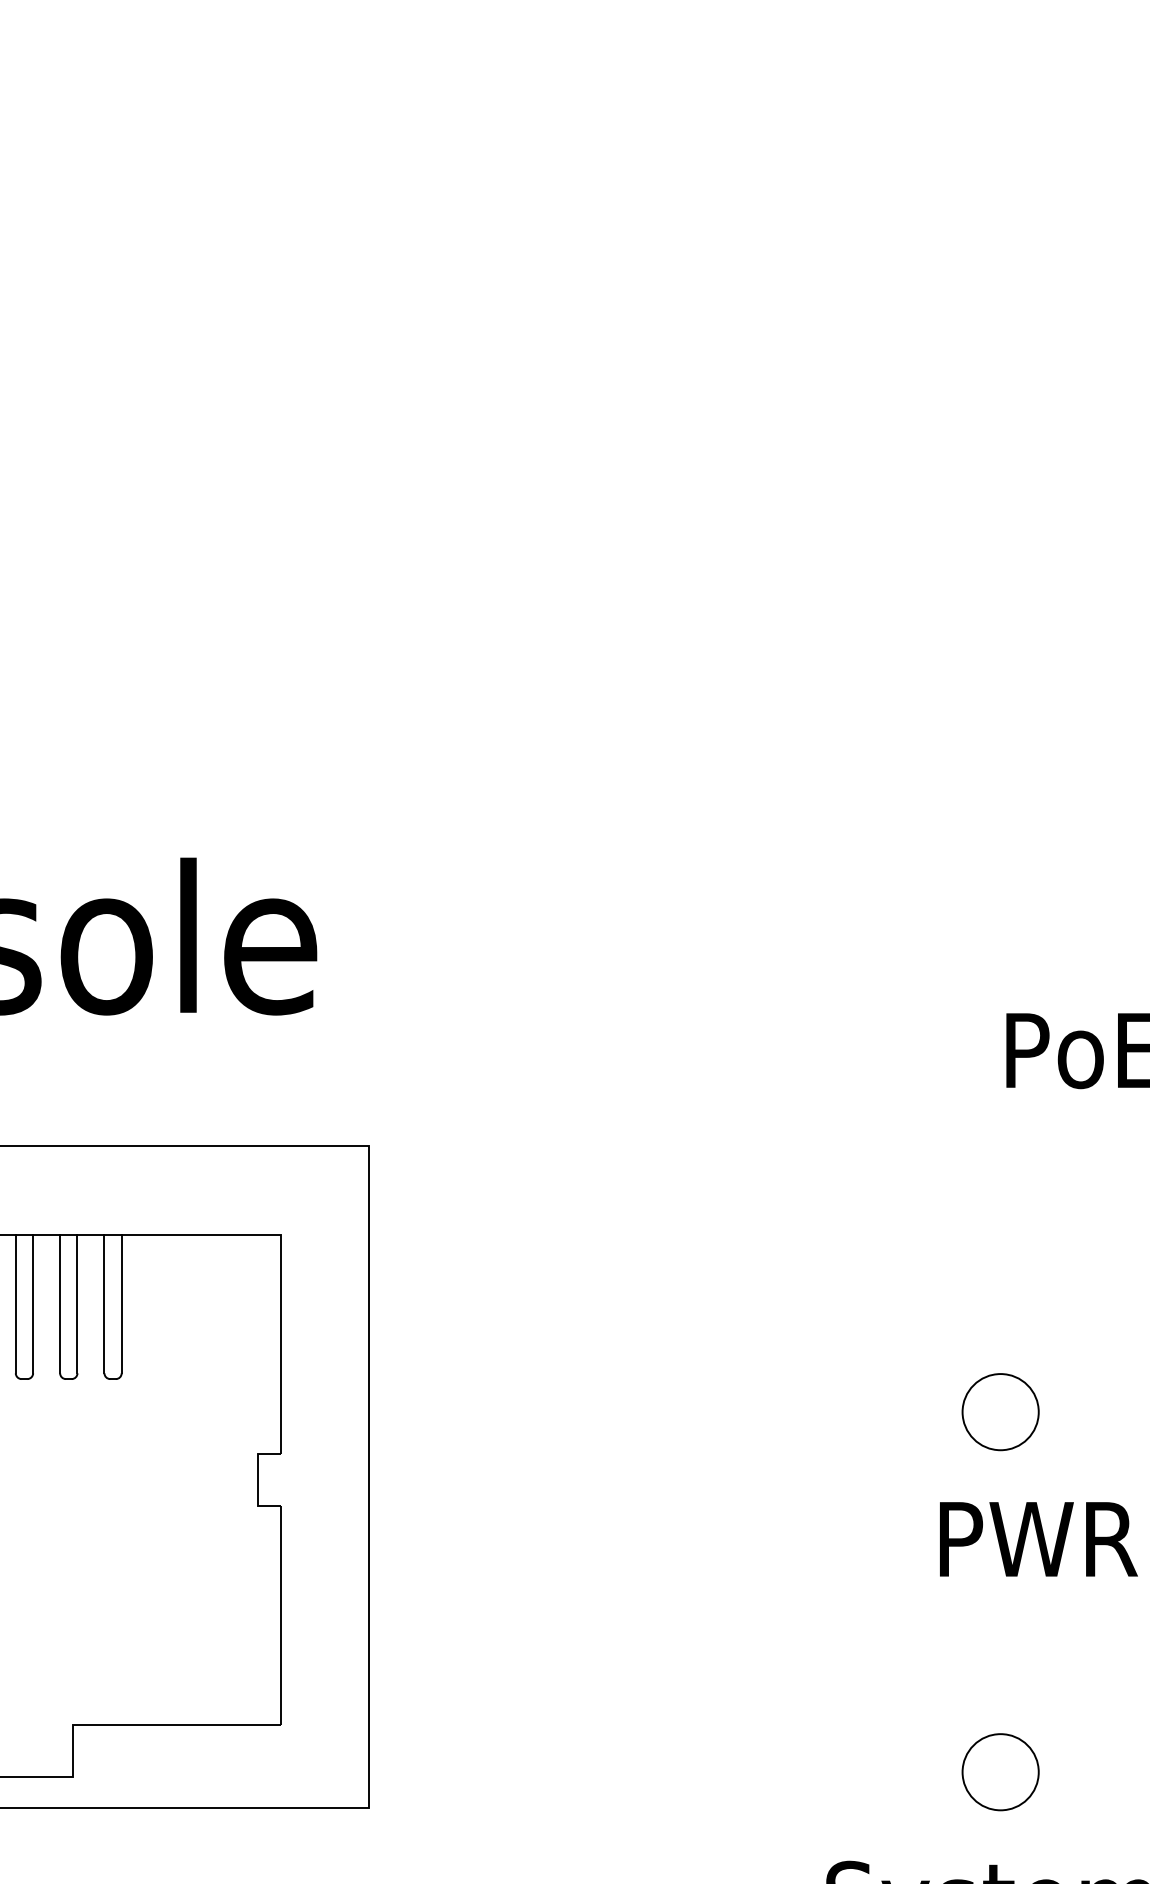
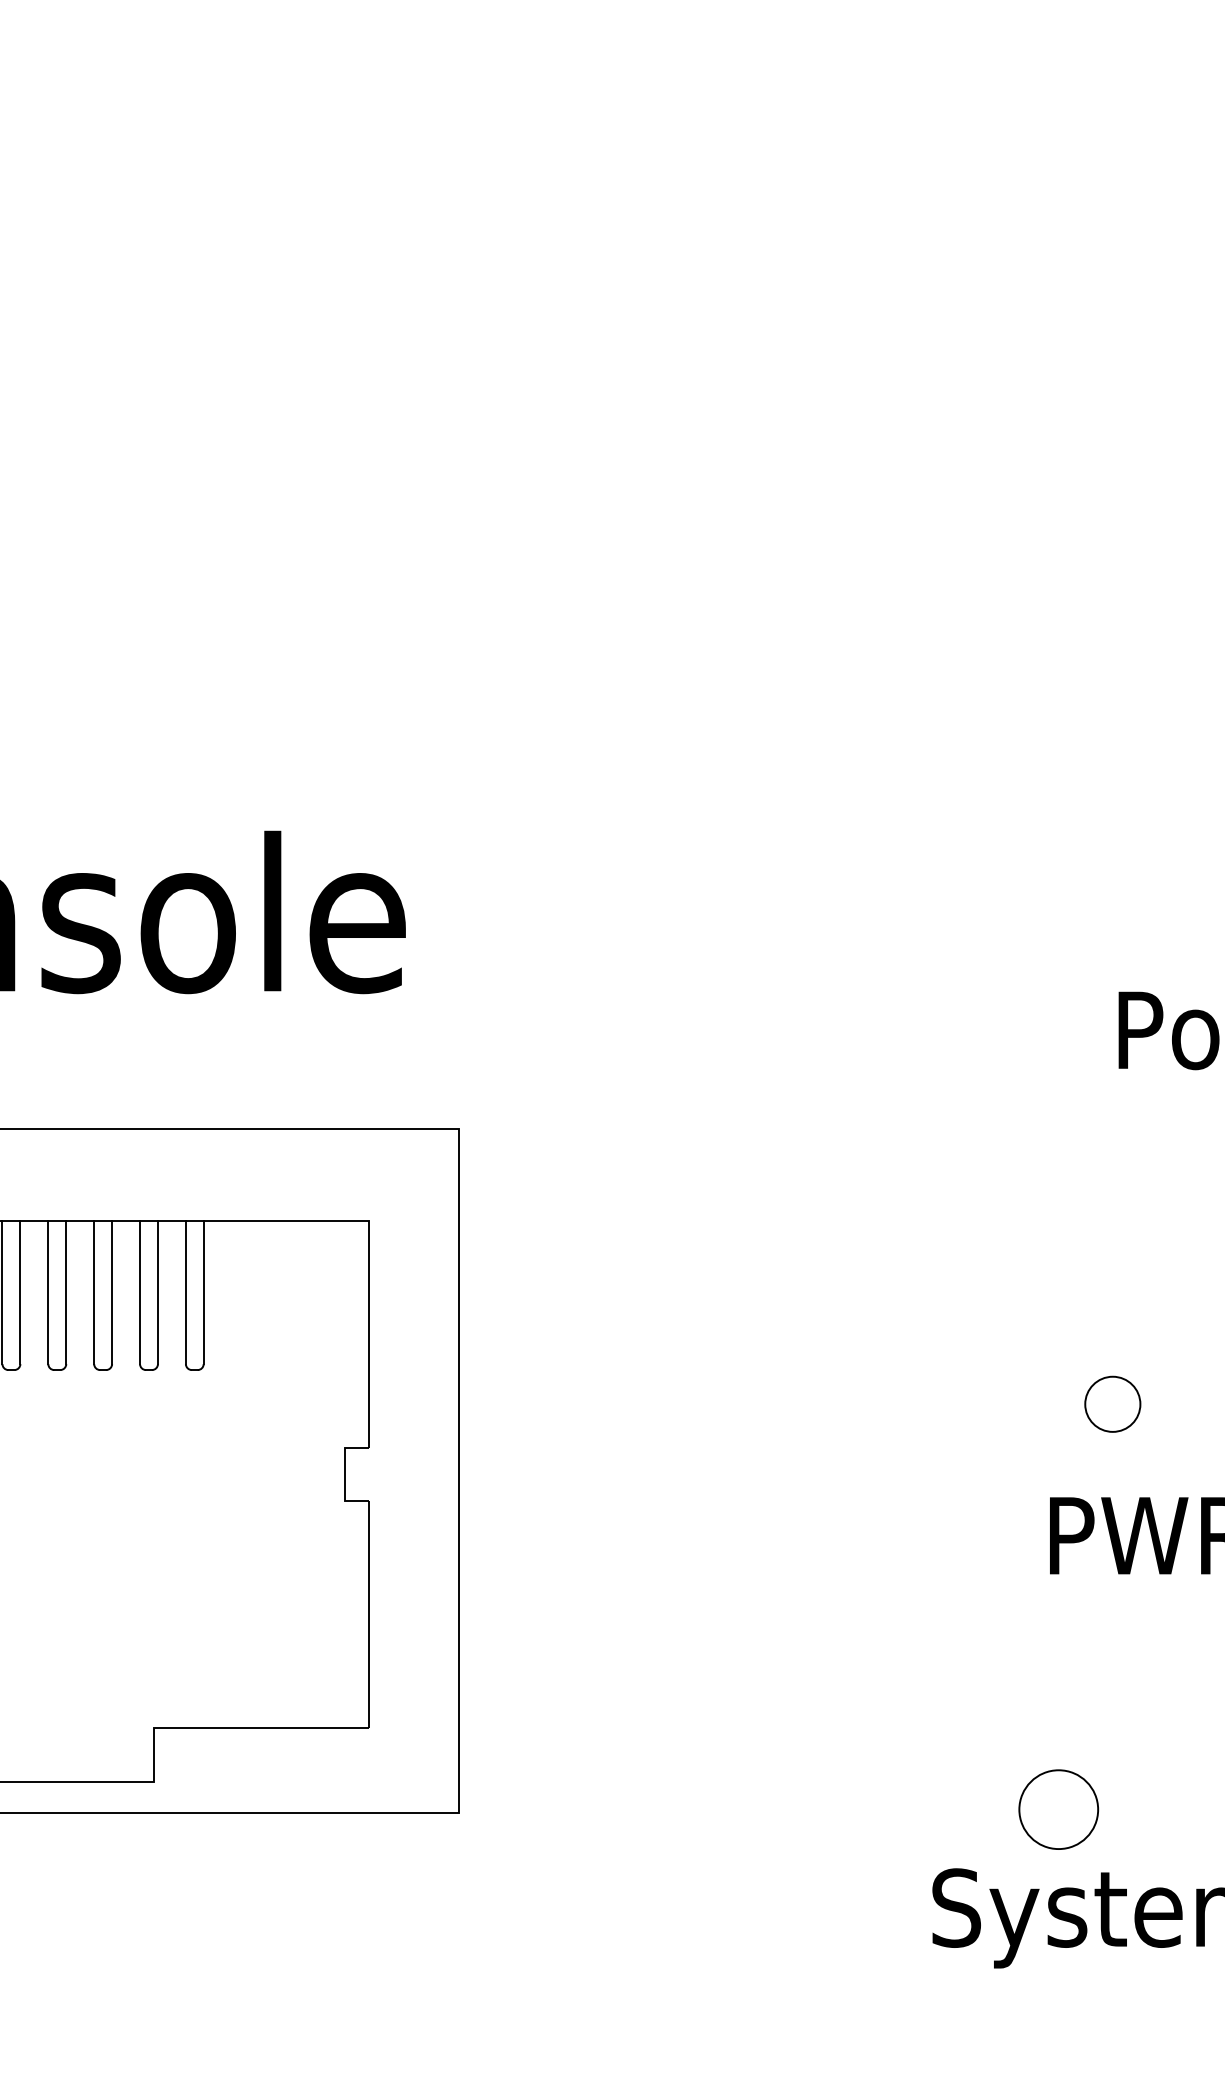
circle: (1000, 1412) -> (1112, 1404), size x0.7
circle: (1000, 1772) -> (1058, 1809), moved

